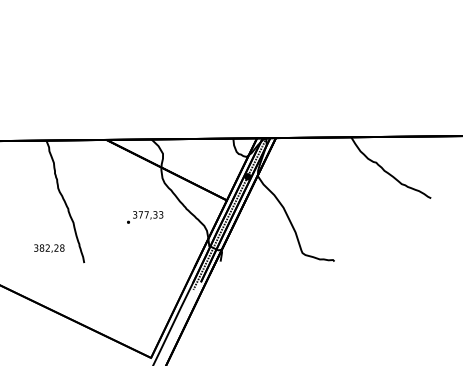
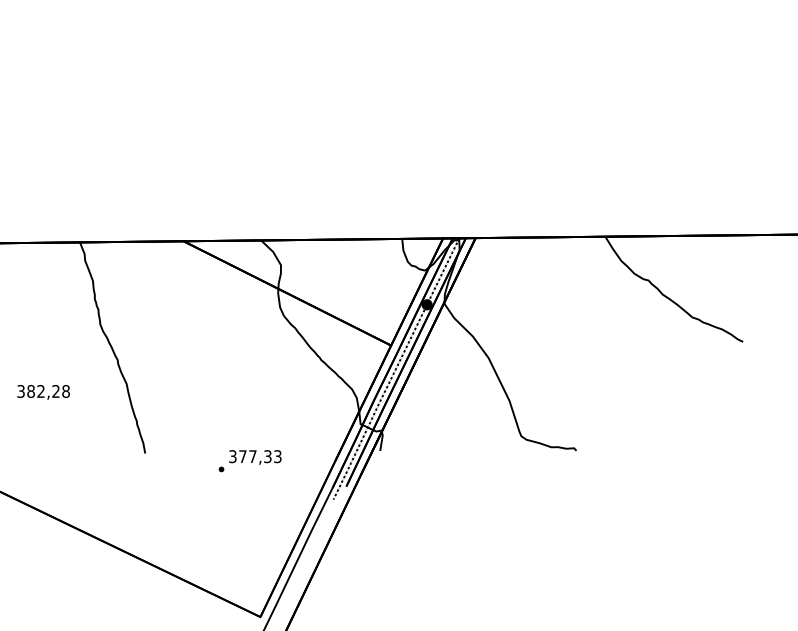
text: (145, 217) -> (250, 461), moved
text: (49, 248) -> (43, 392), moved

